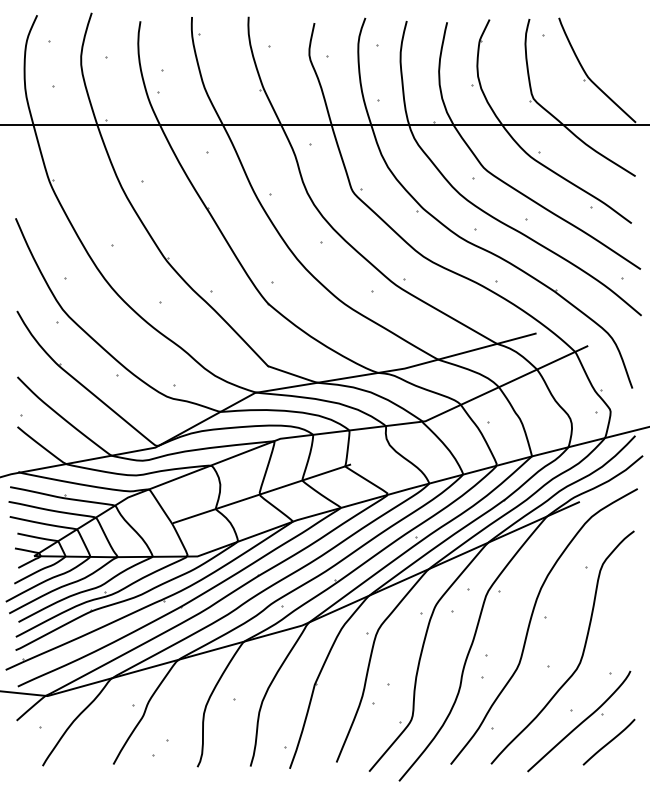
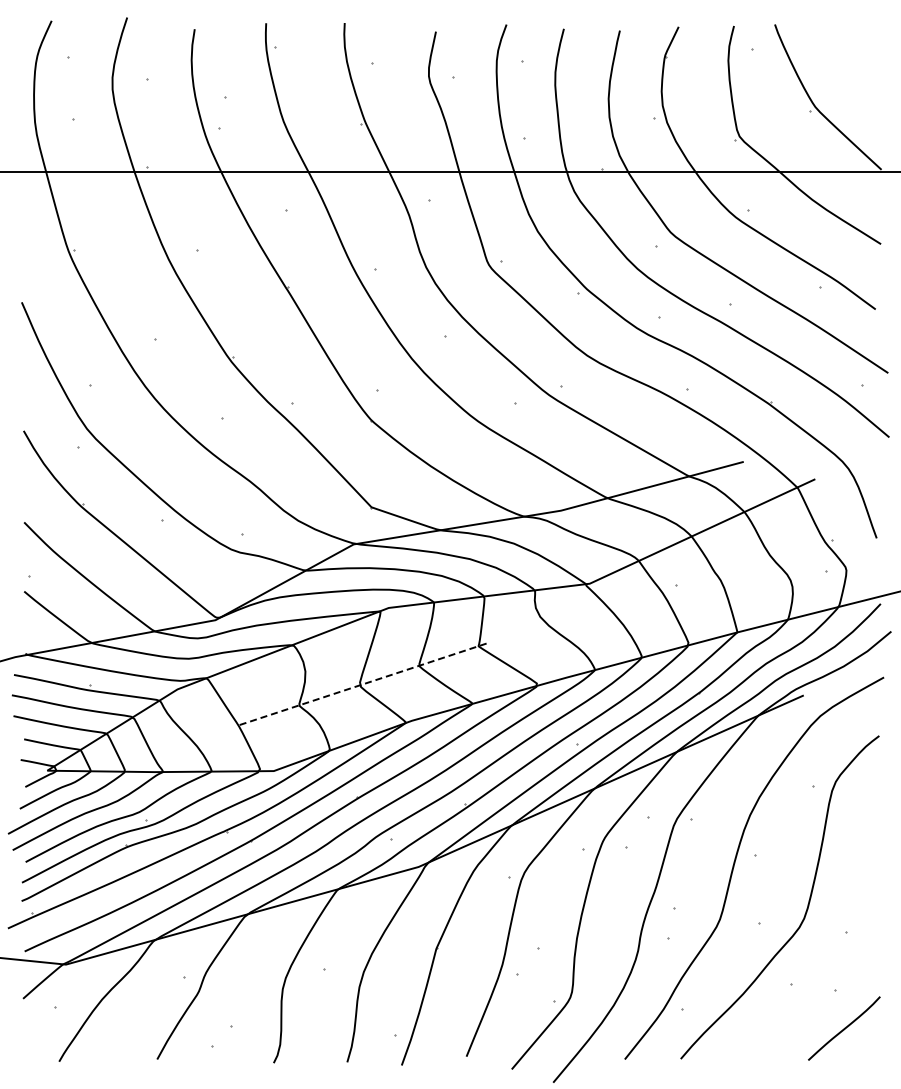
line: (261, 493) -> (362, 684), solid -> dashed
curve: (581, 722) -> (805, 1001), removed

